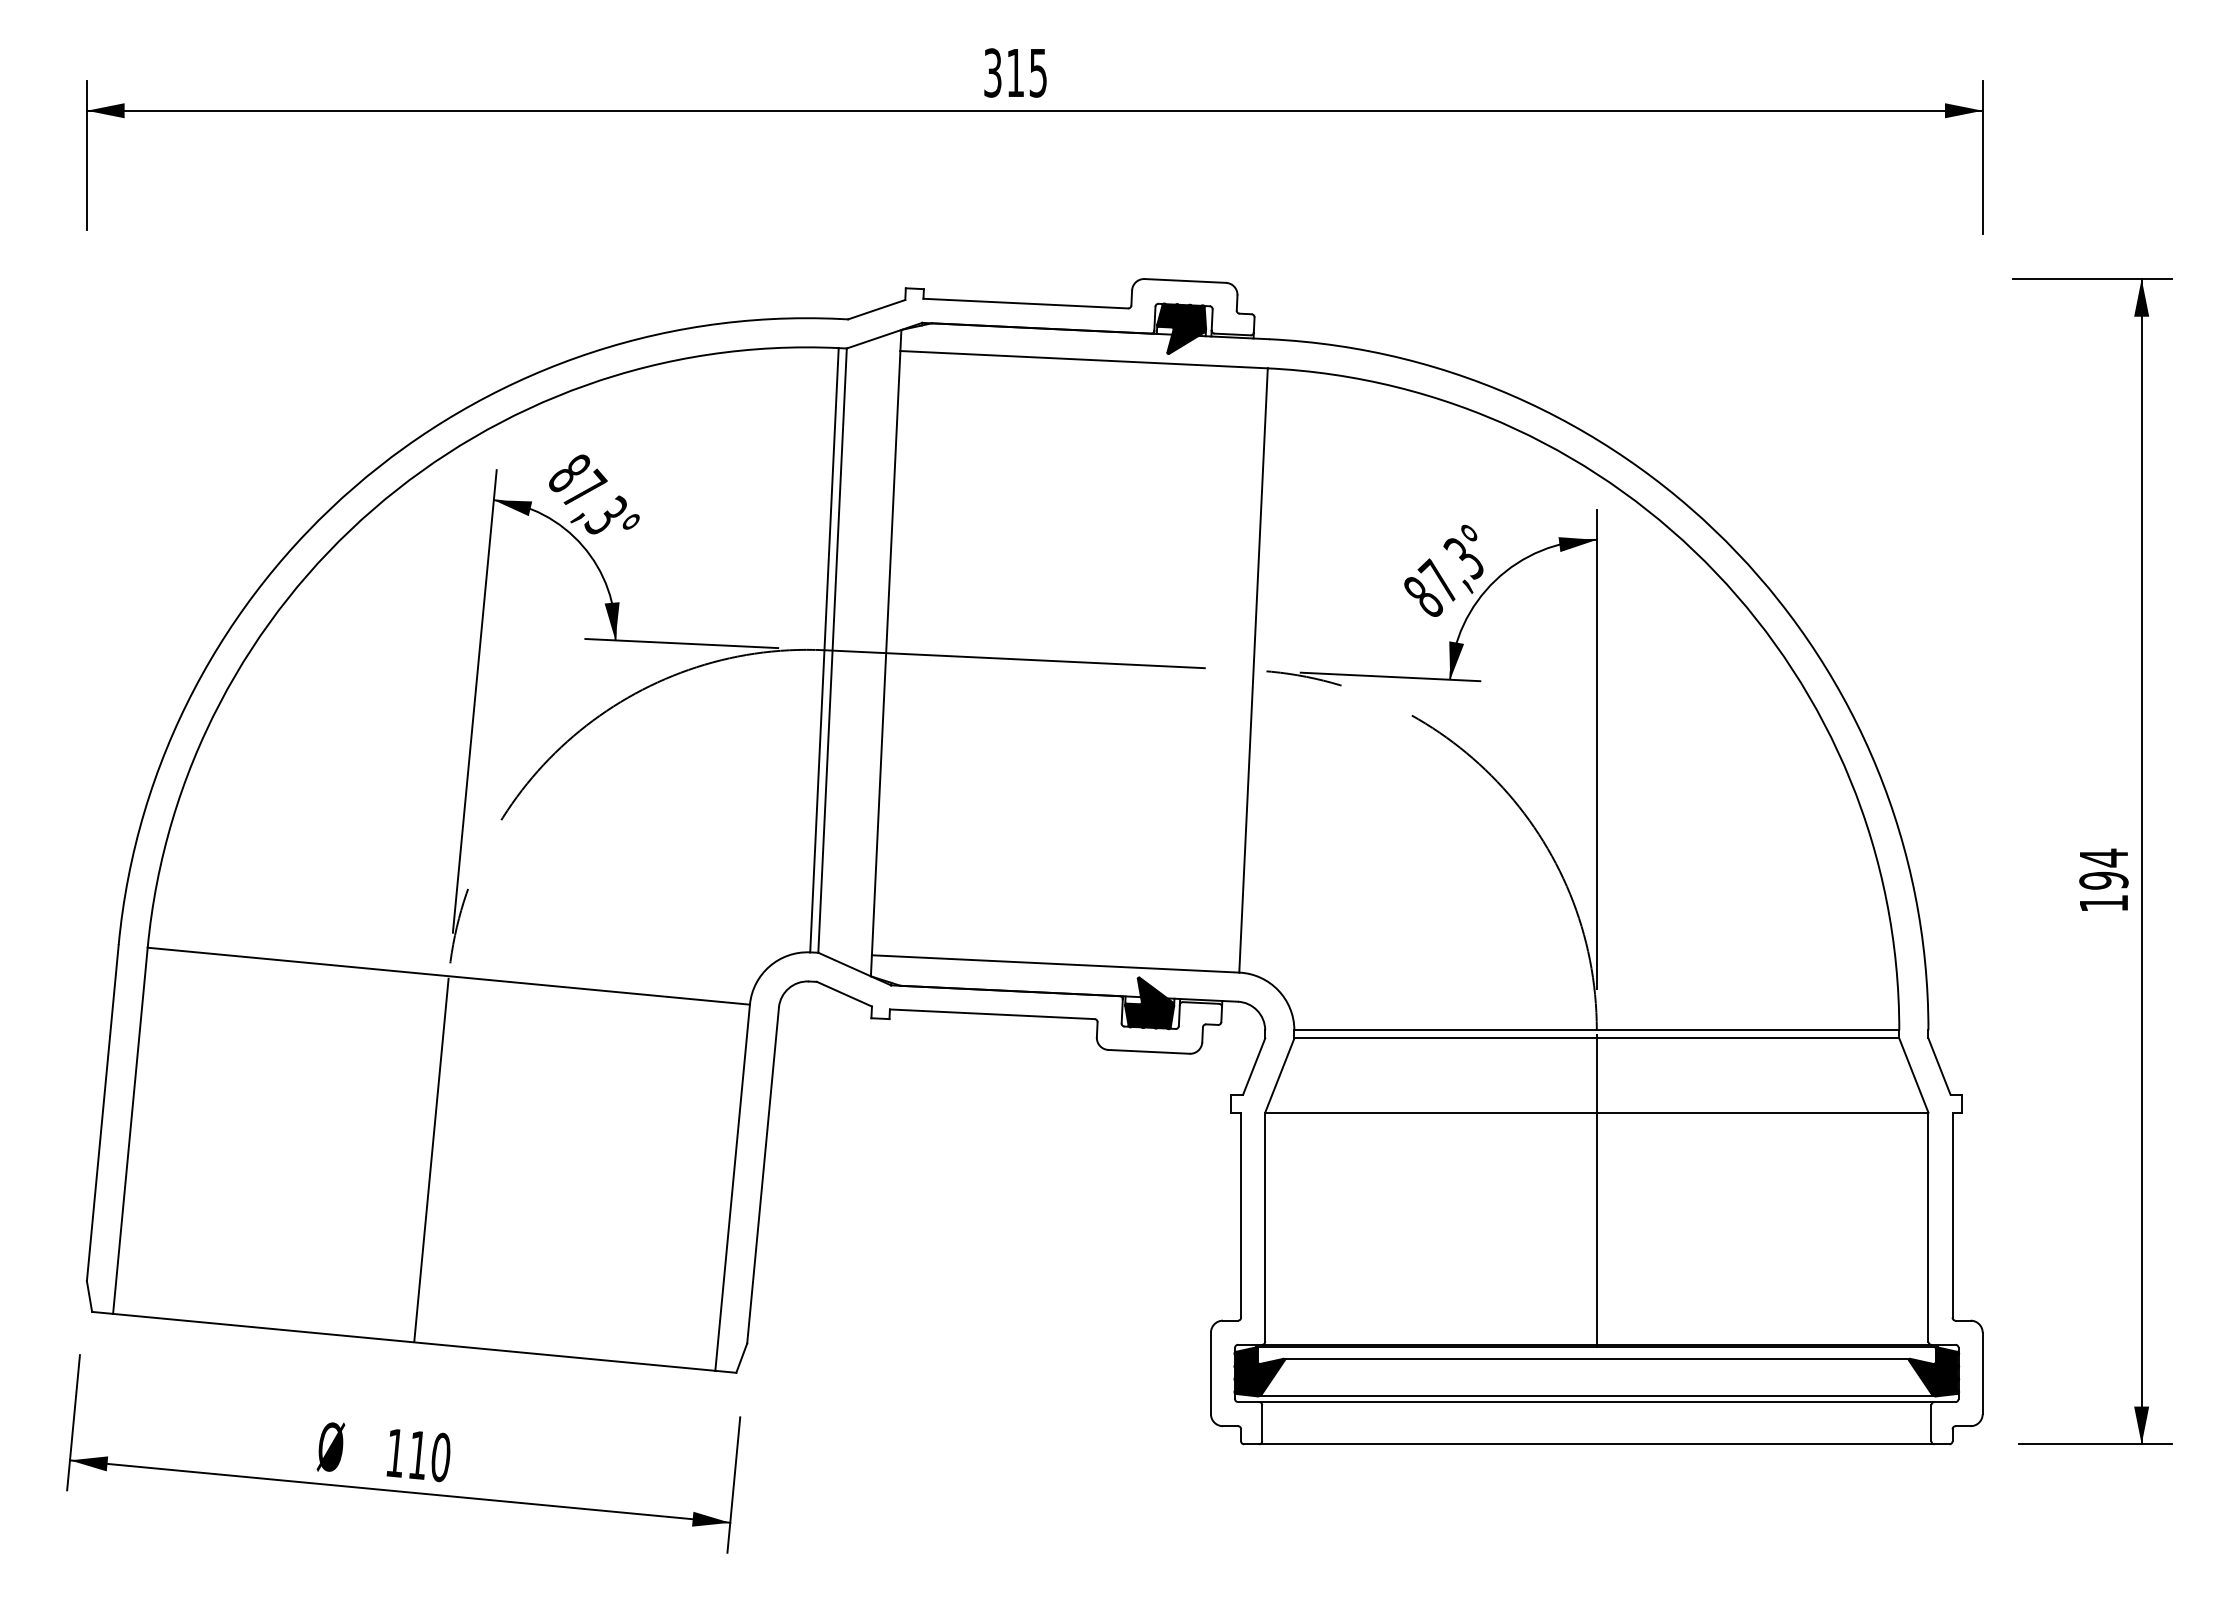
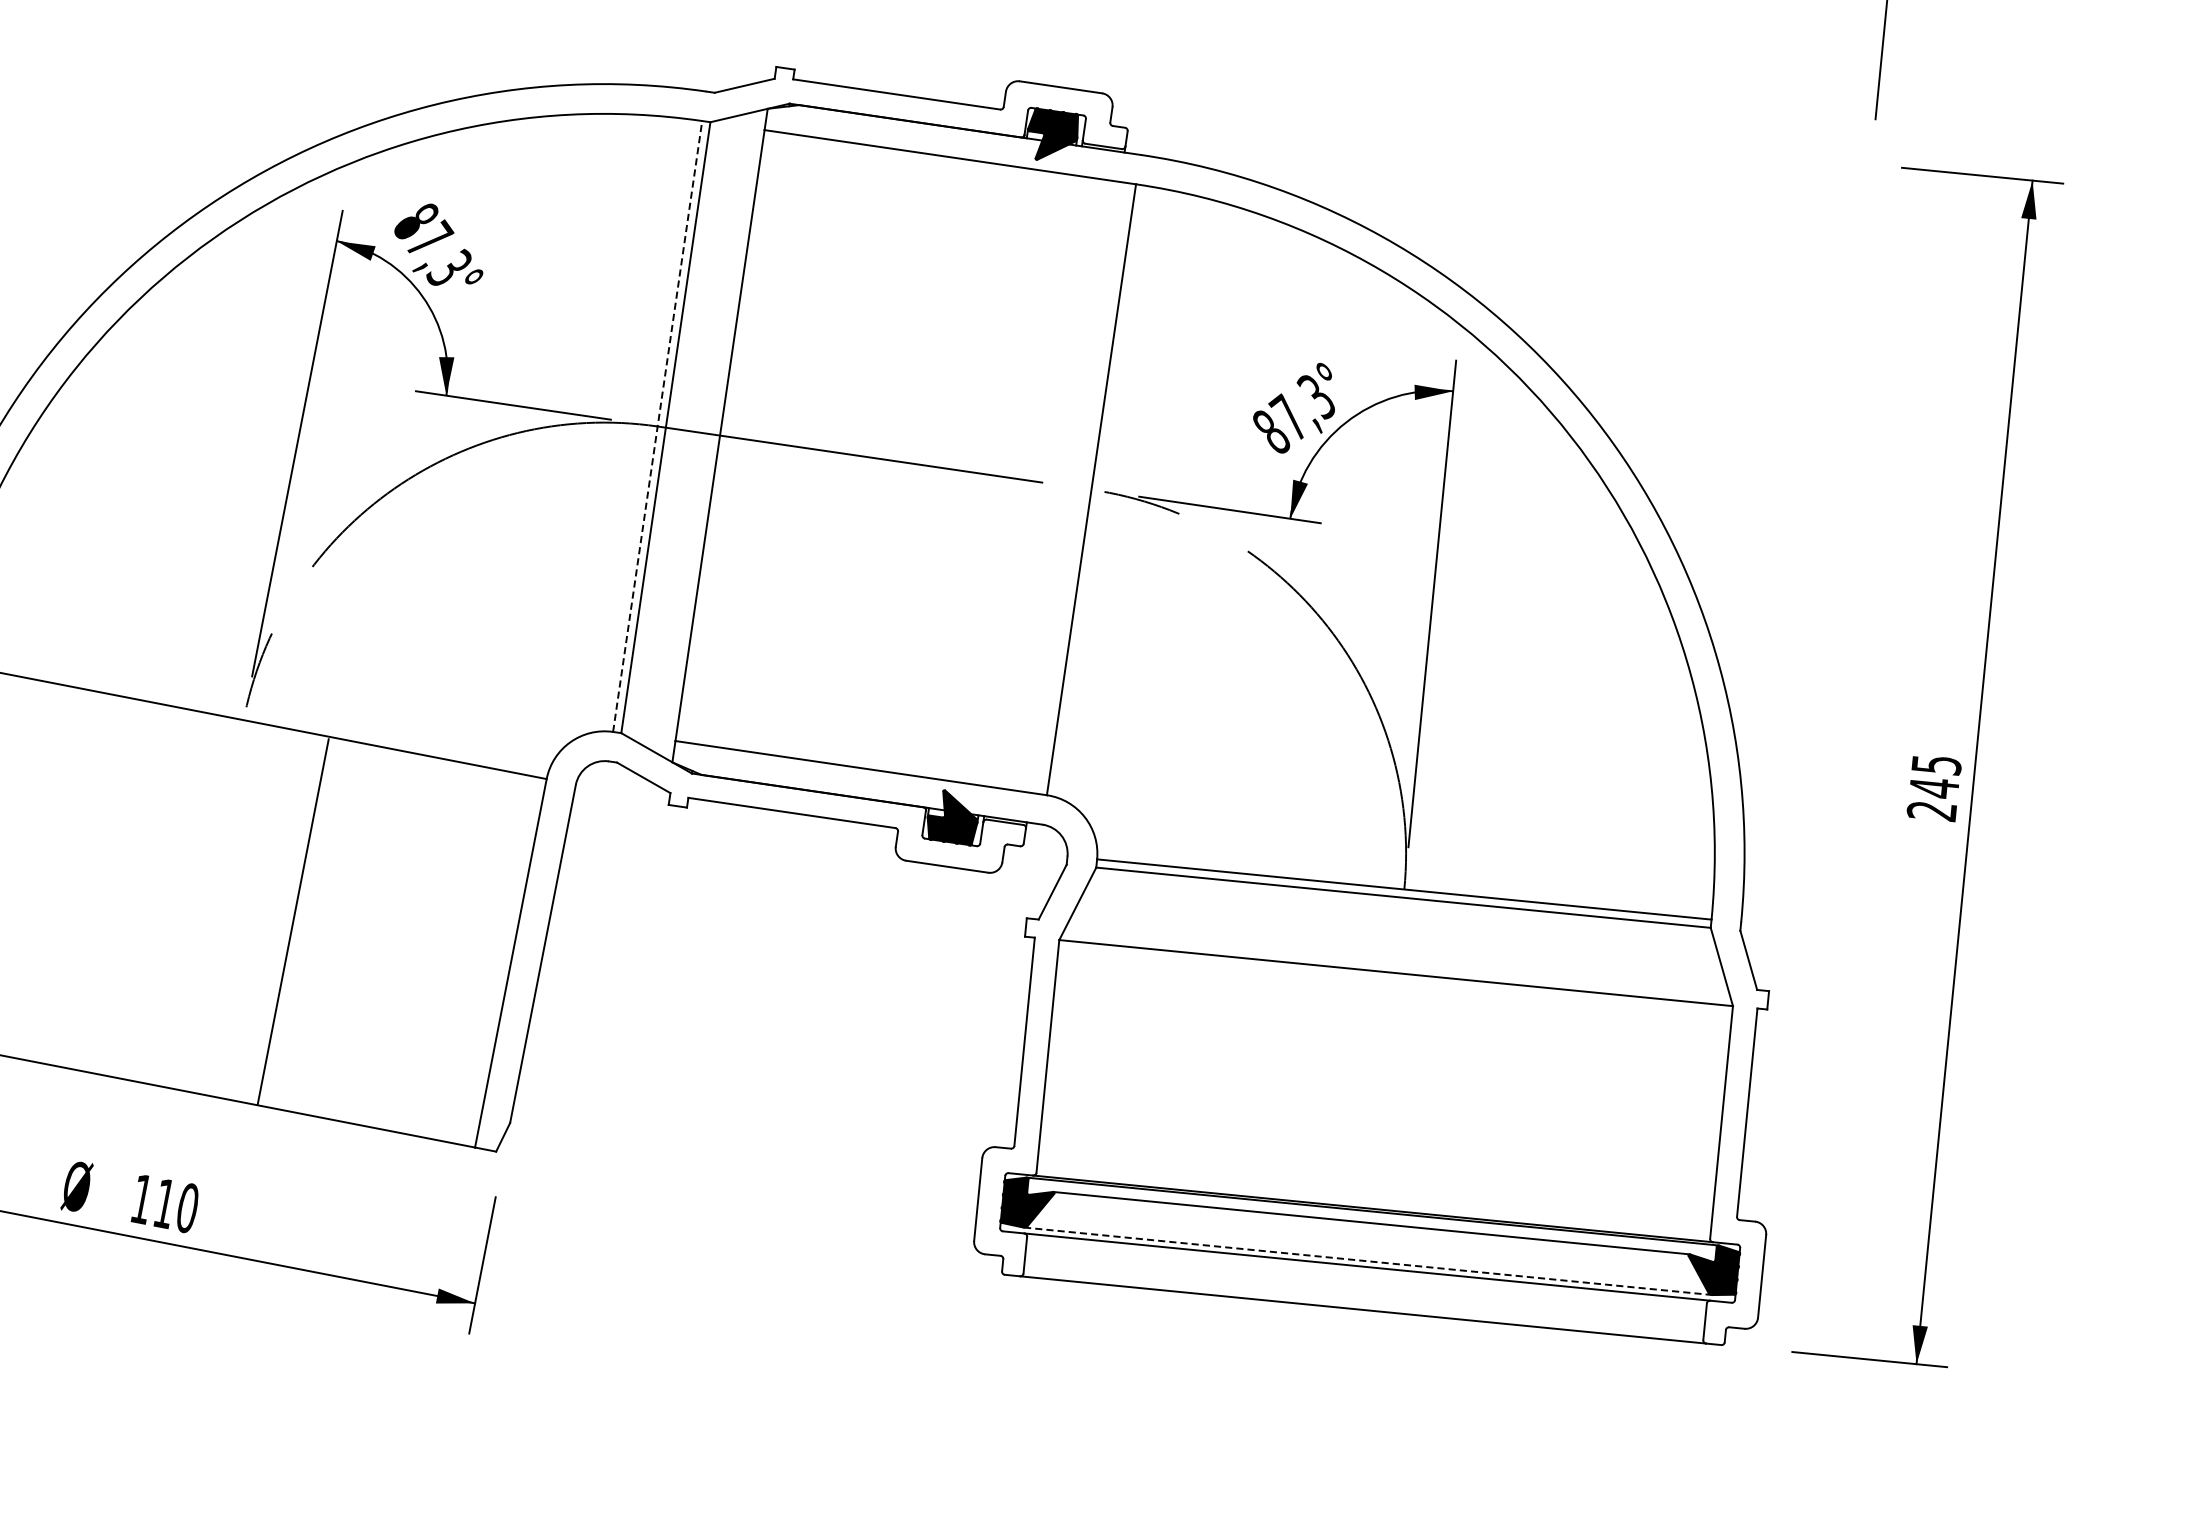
line: (824, 649) -> (657, 425), solid -> dashed
text: (2103, 880) -> (1933, 787), 194 -> 245
line: (431, 1159) -> (293, 921), moved
line: (1596, 1190) -> (1388, 1052), removed
line: (1596, 1396) -> (1367, 1261), solid -> dashed

